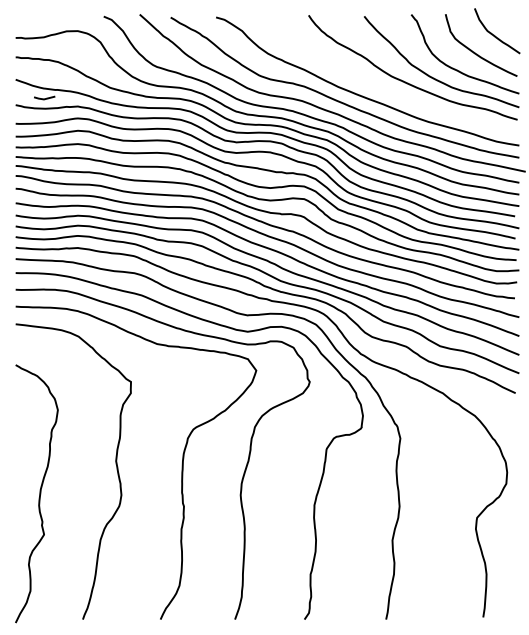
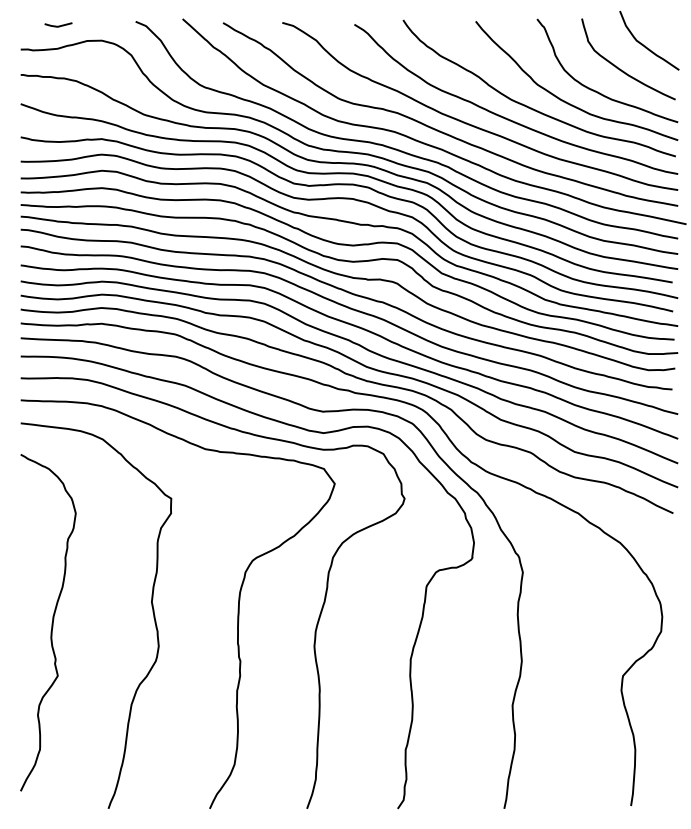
curve: (387, 89) -> (506, 117), added
line: (44, 98) -> (58, 25), moved
curve: (39, 494) -> (51, 623), moved

